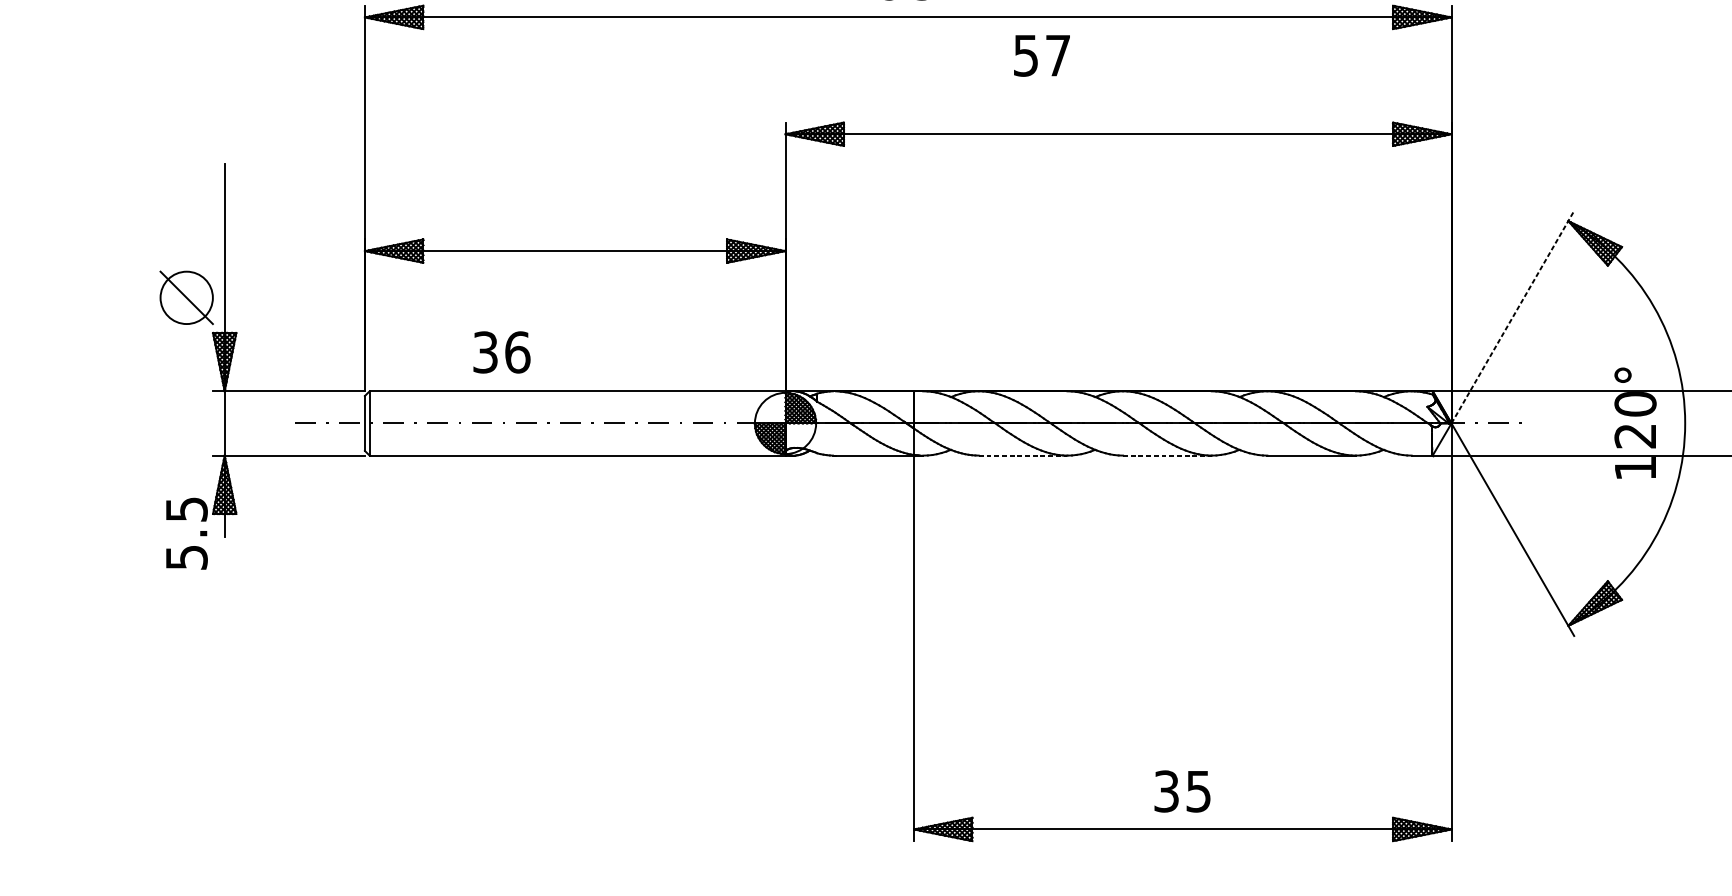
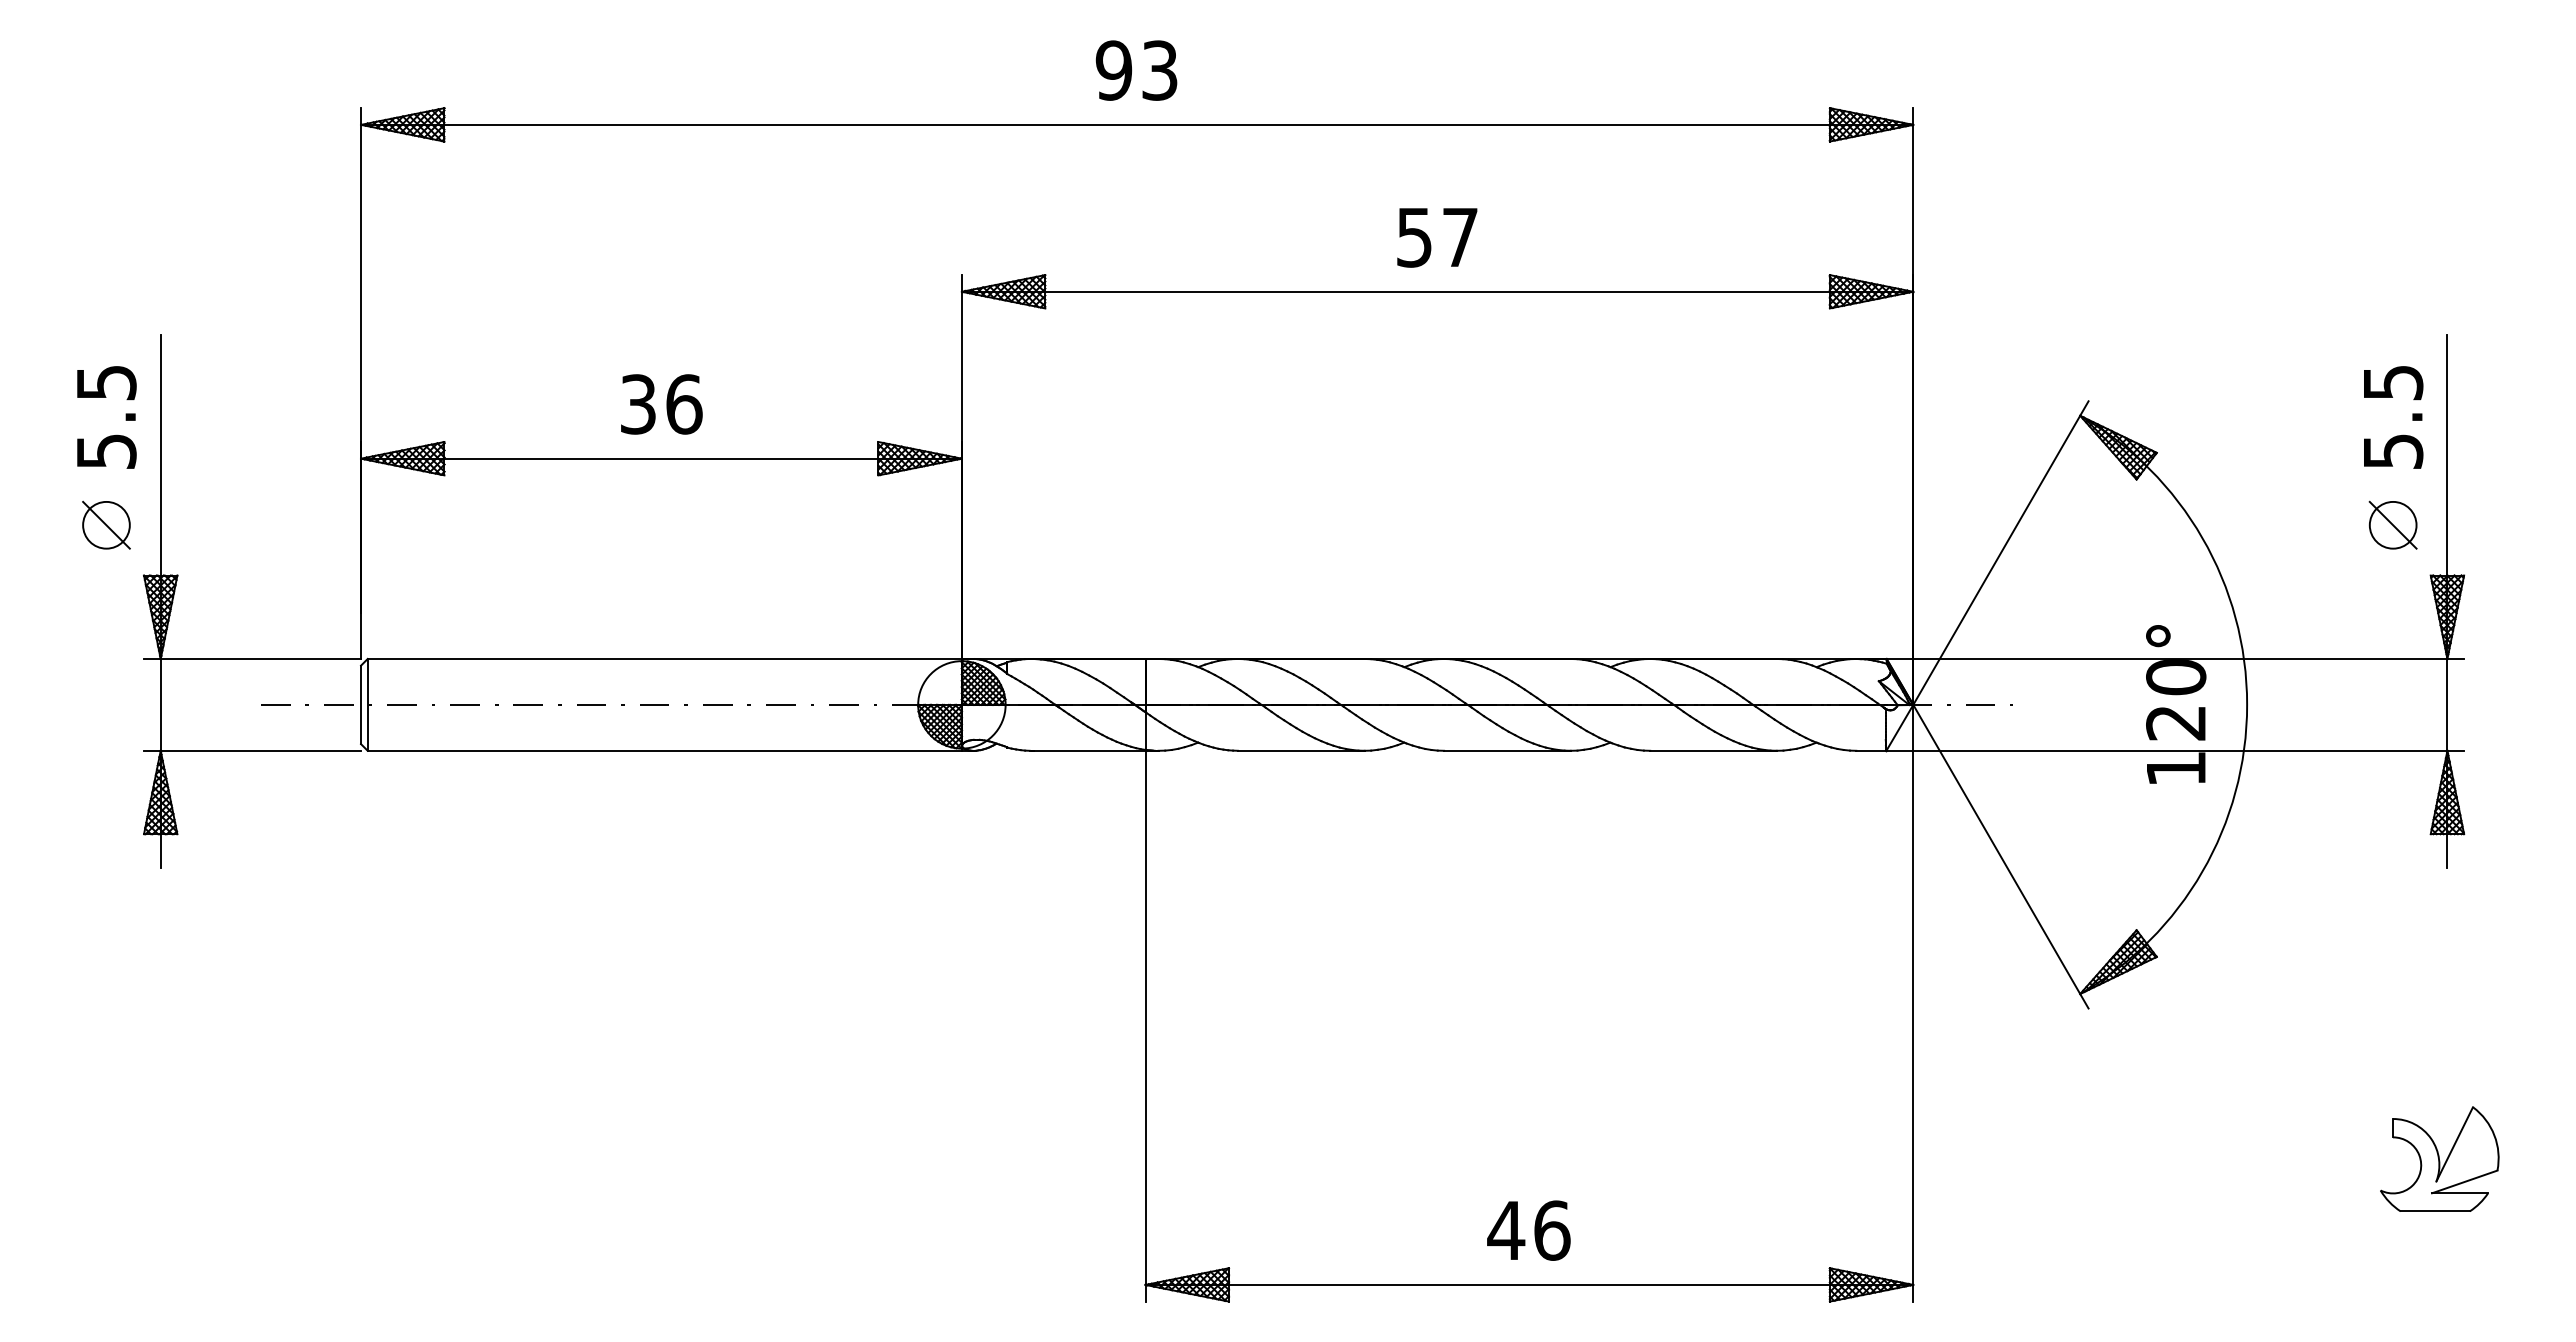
text: (1042, 55) -> (1437, 237), moved
part: (186, 297) -> (106, 524), size x0.62
line: (1513, 316) -> (2001, 552), dashed -> solid
text: (501, 352) -> (661, 404), moved
line: (1023, 455) -> (1301, 750), dashed -> solid
line: (1167, 455) -> (1507, 750), dashed -> solid
text: (186, 533) -> (106, 417), moved
text: (1182, 791) -> (1528, 1230), 35 -> 46

